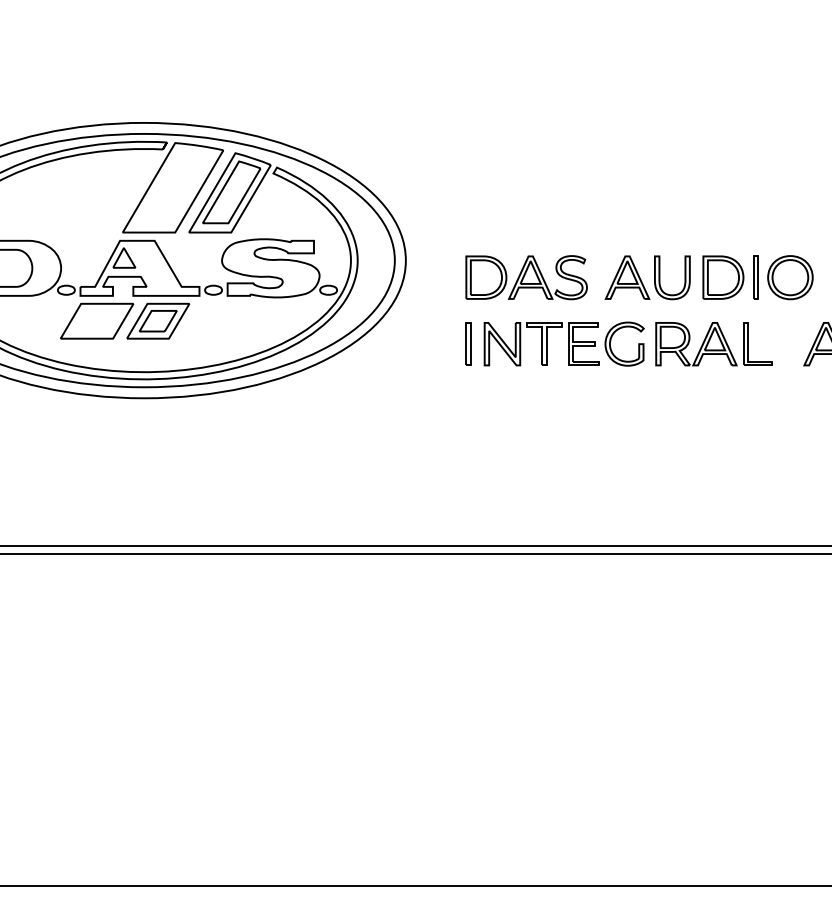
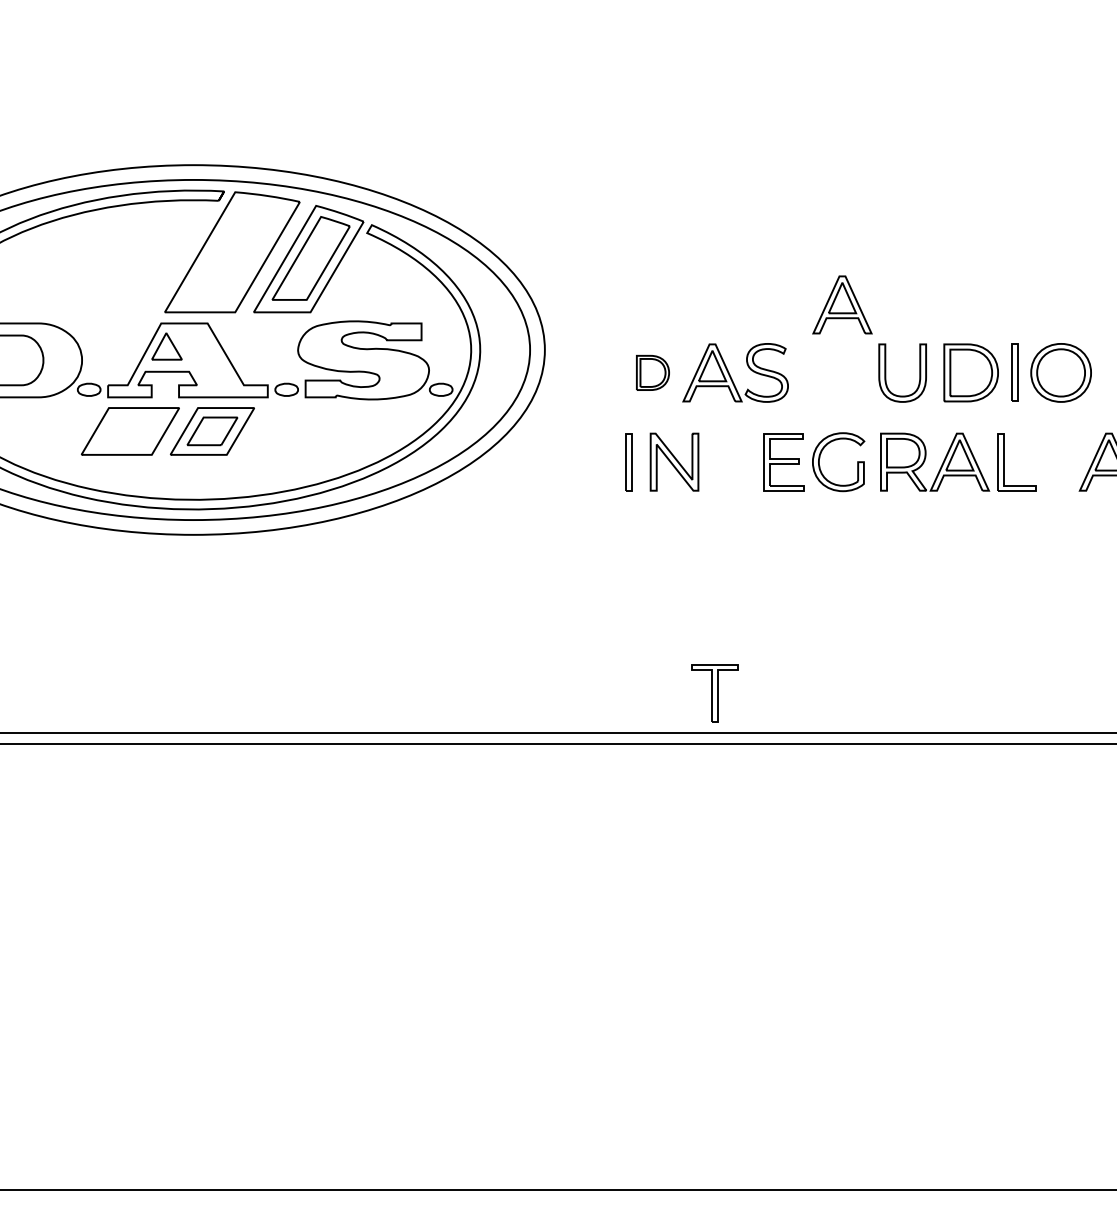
part: (486, 277) -> (652, 372), size x0.6
part: (627, 277) -> (842, 304), moved
part: (544, 344) -> (714, 693), moved

